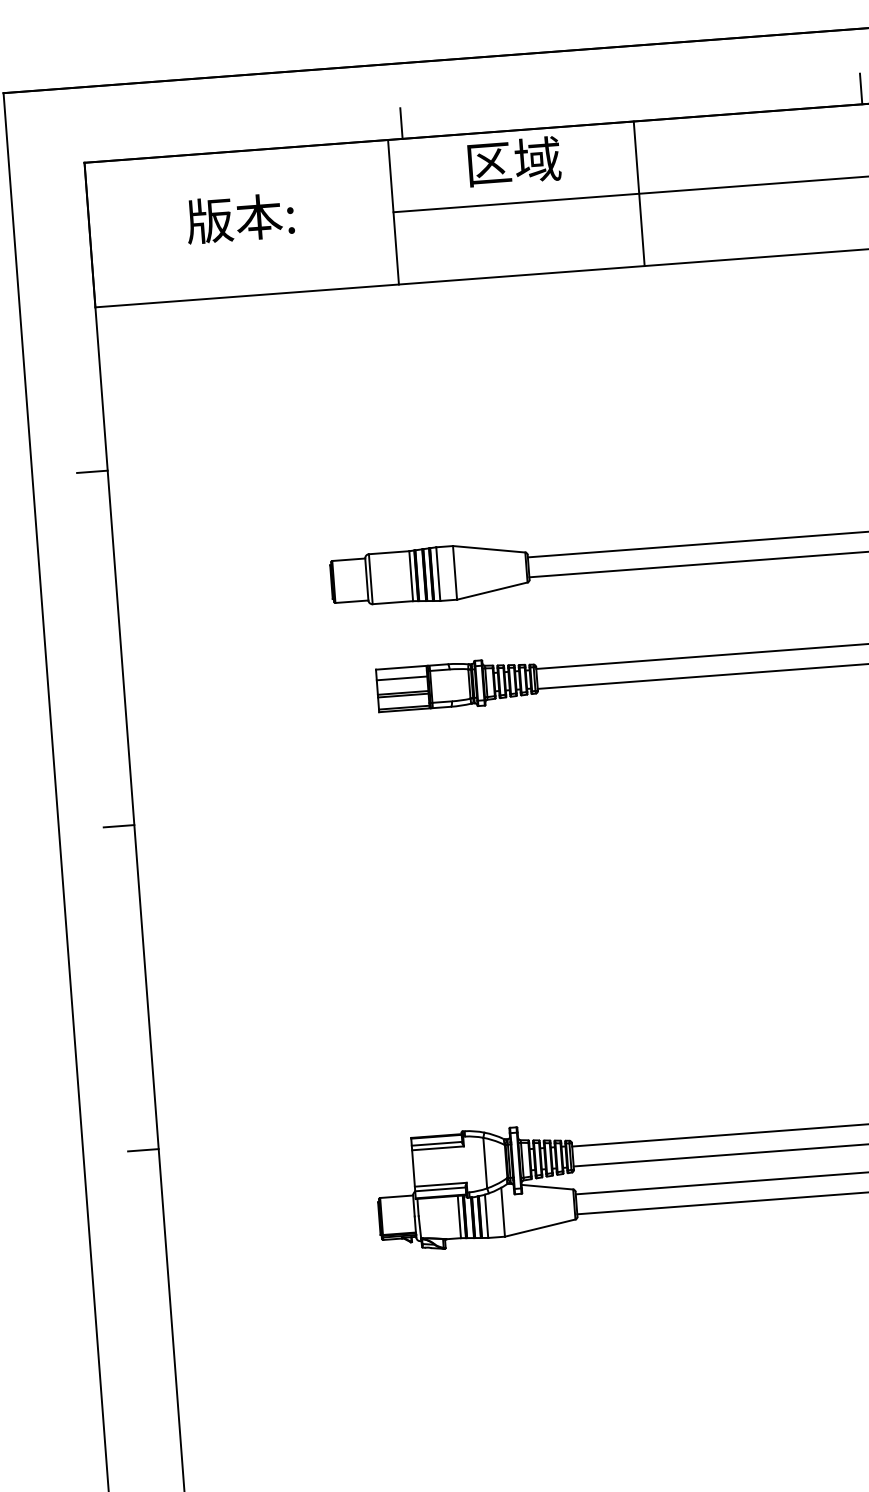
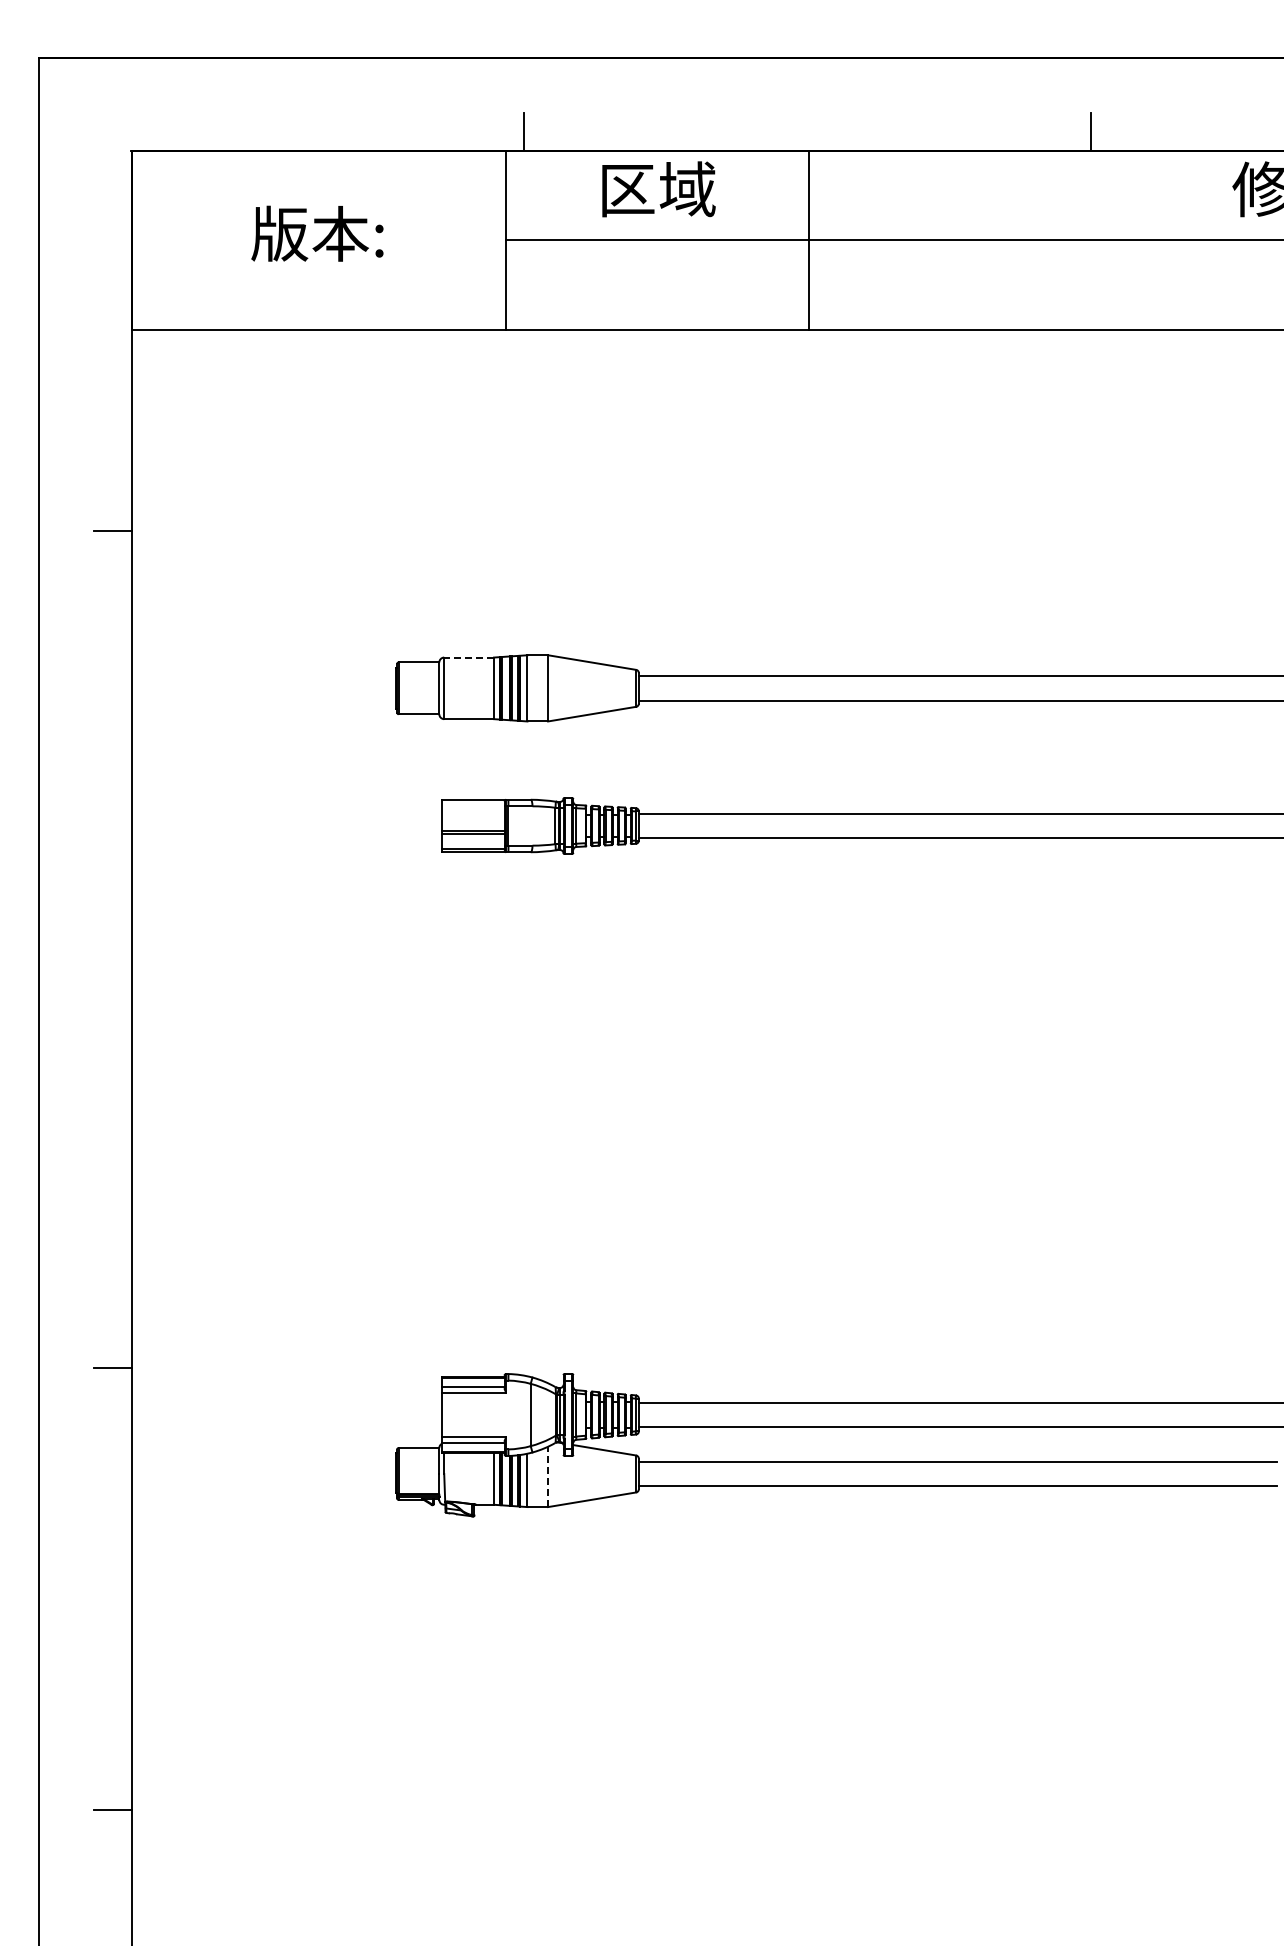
line: (389, 552) -> (469, 657), solid -> dashed
line: (402, 678) -> (473, 812), removed
line: (118, 826) -> (112, 968), removed
line: (503, 1211) -> (548, 1476), solid -> dashed

